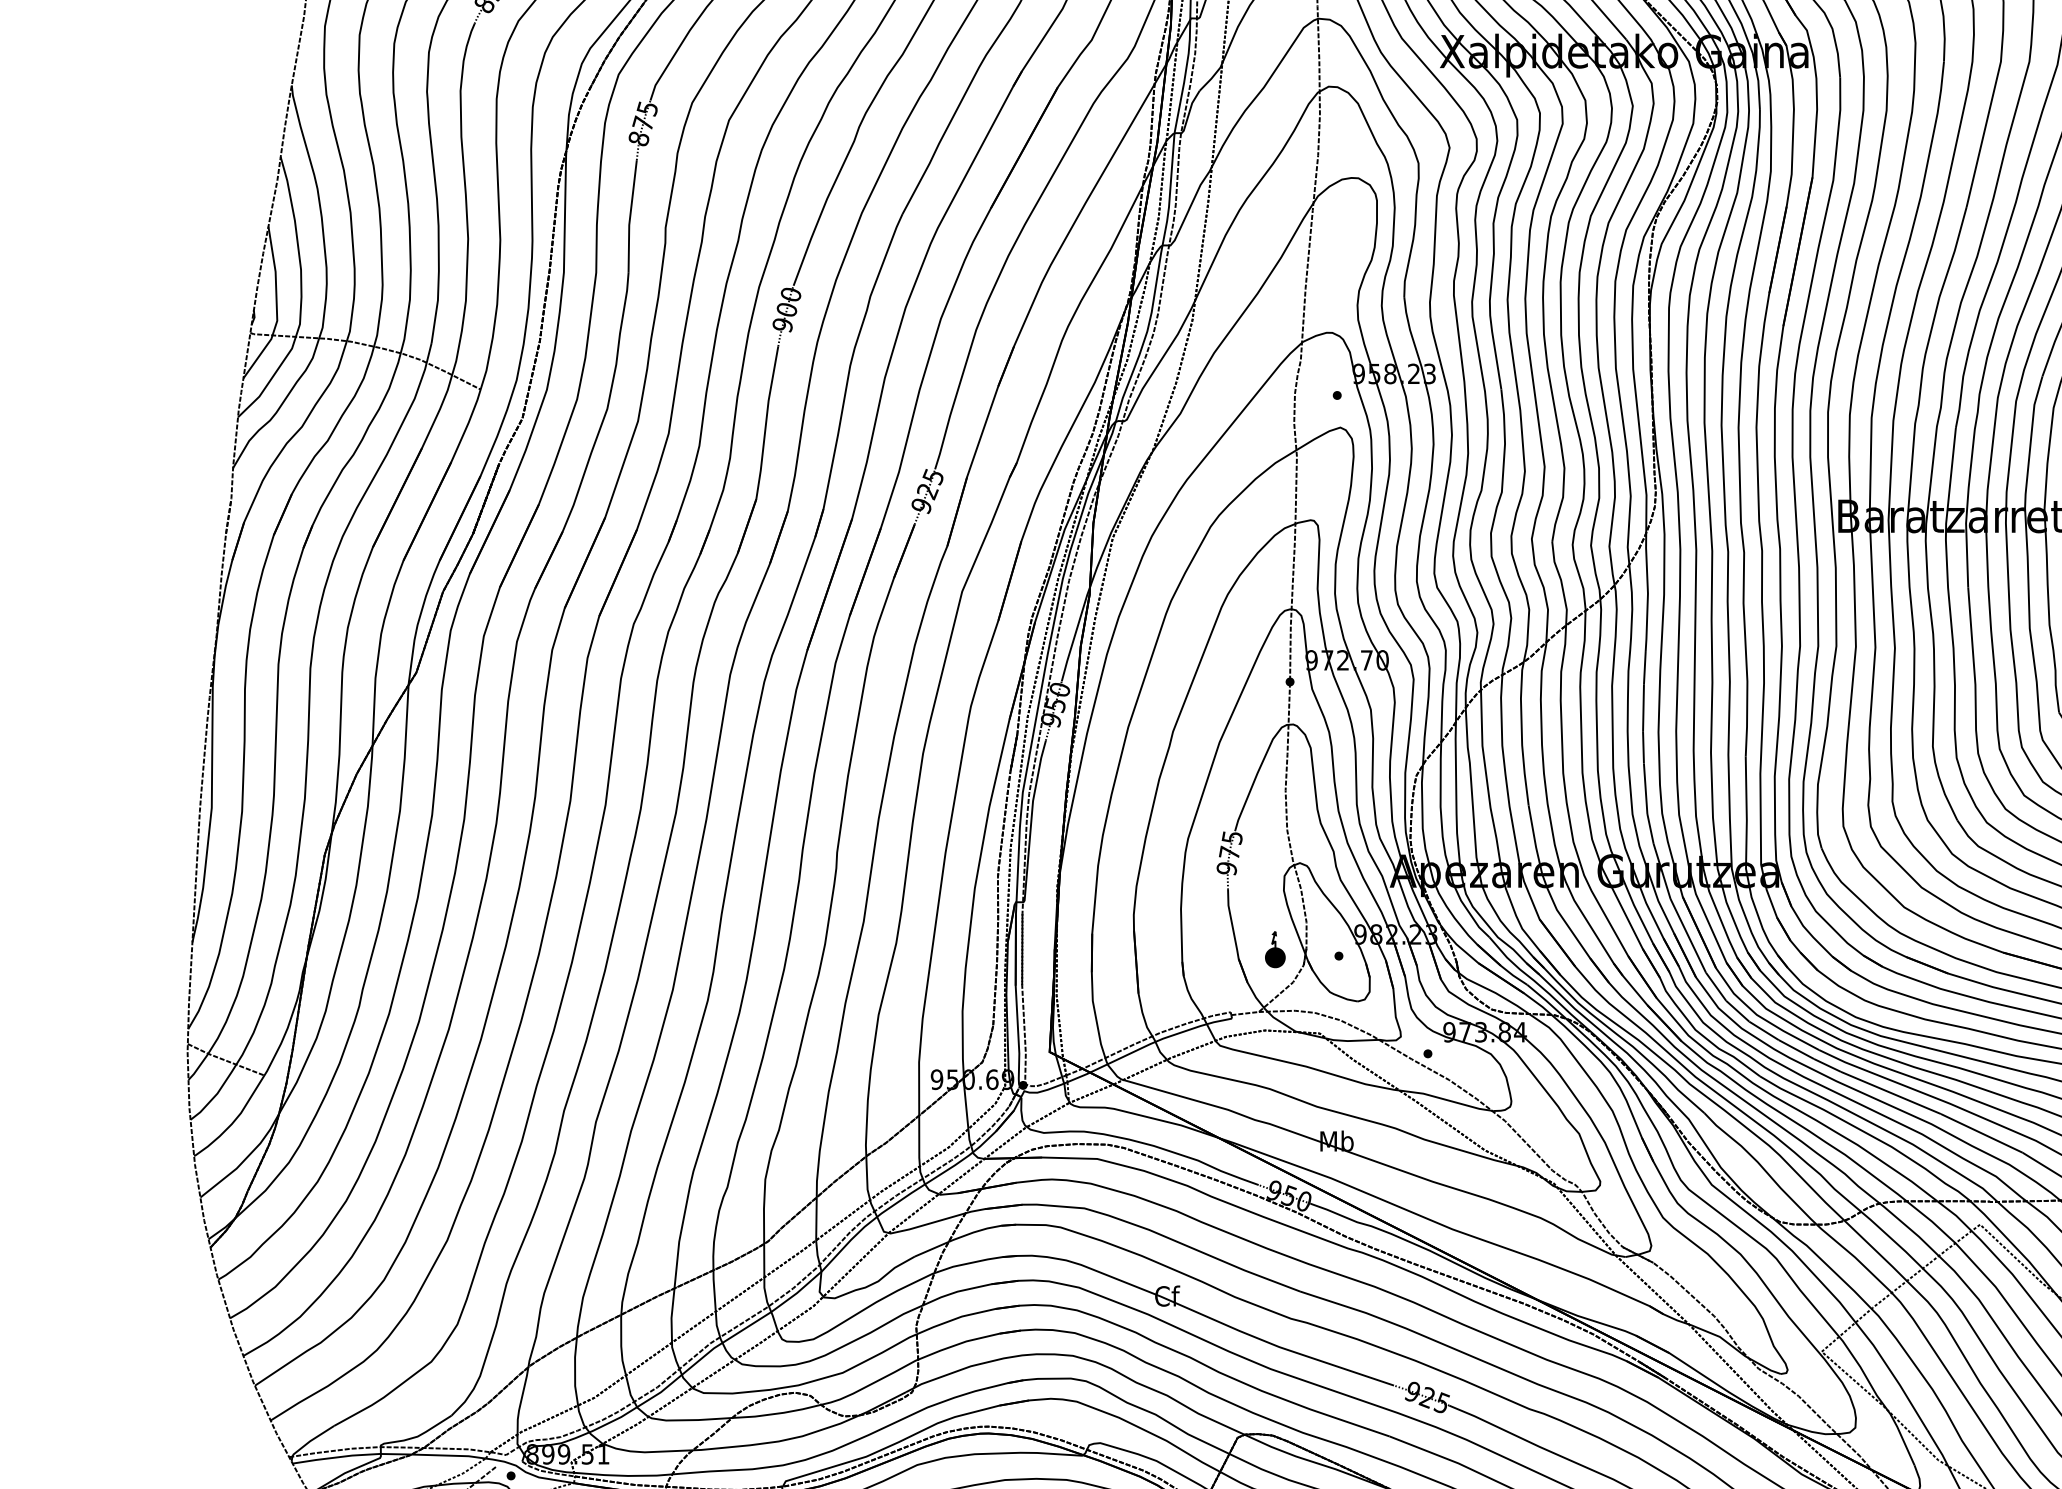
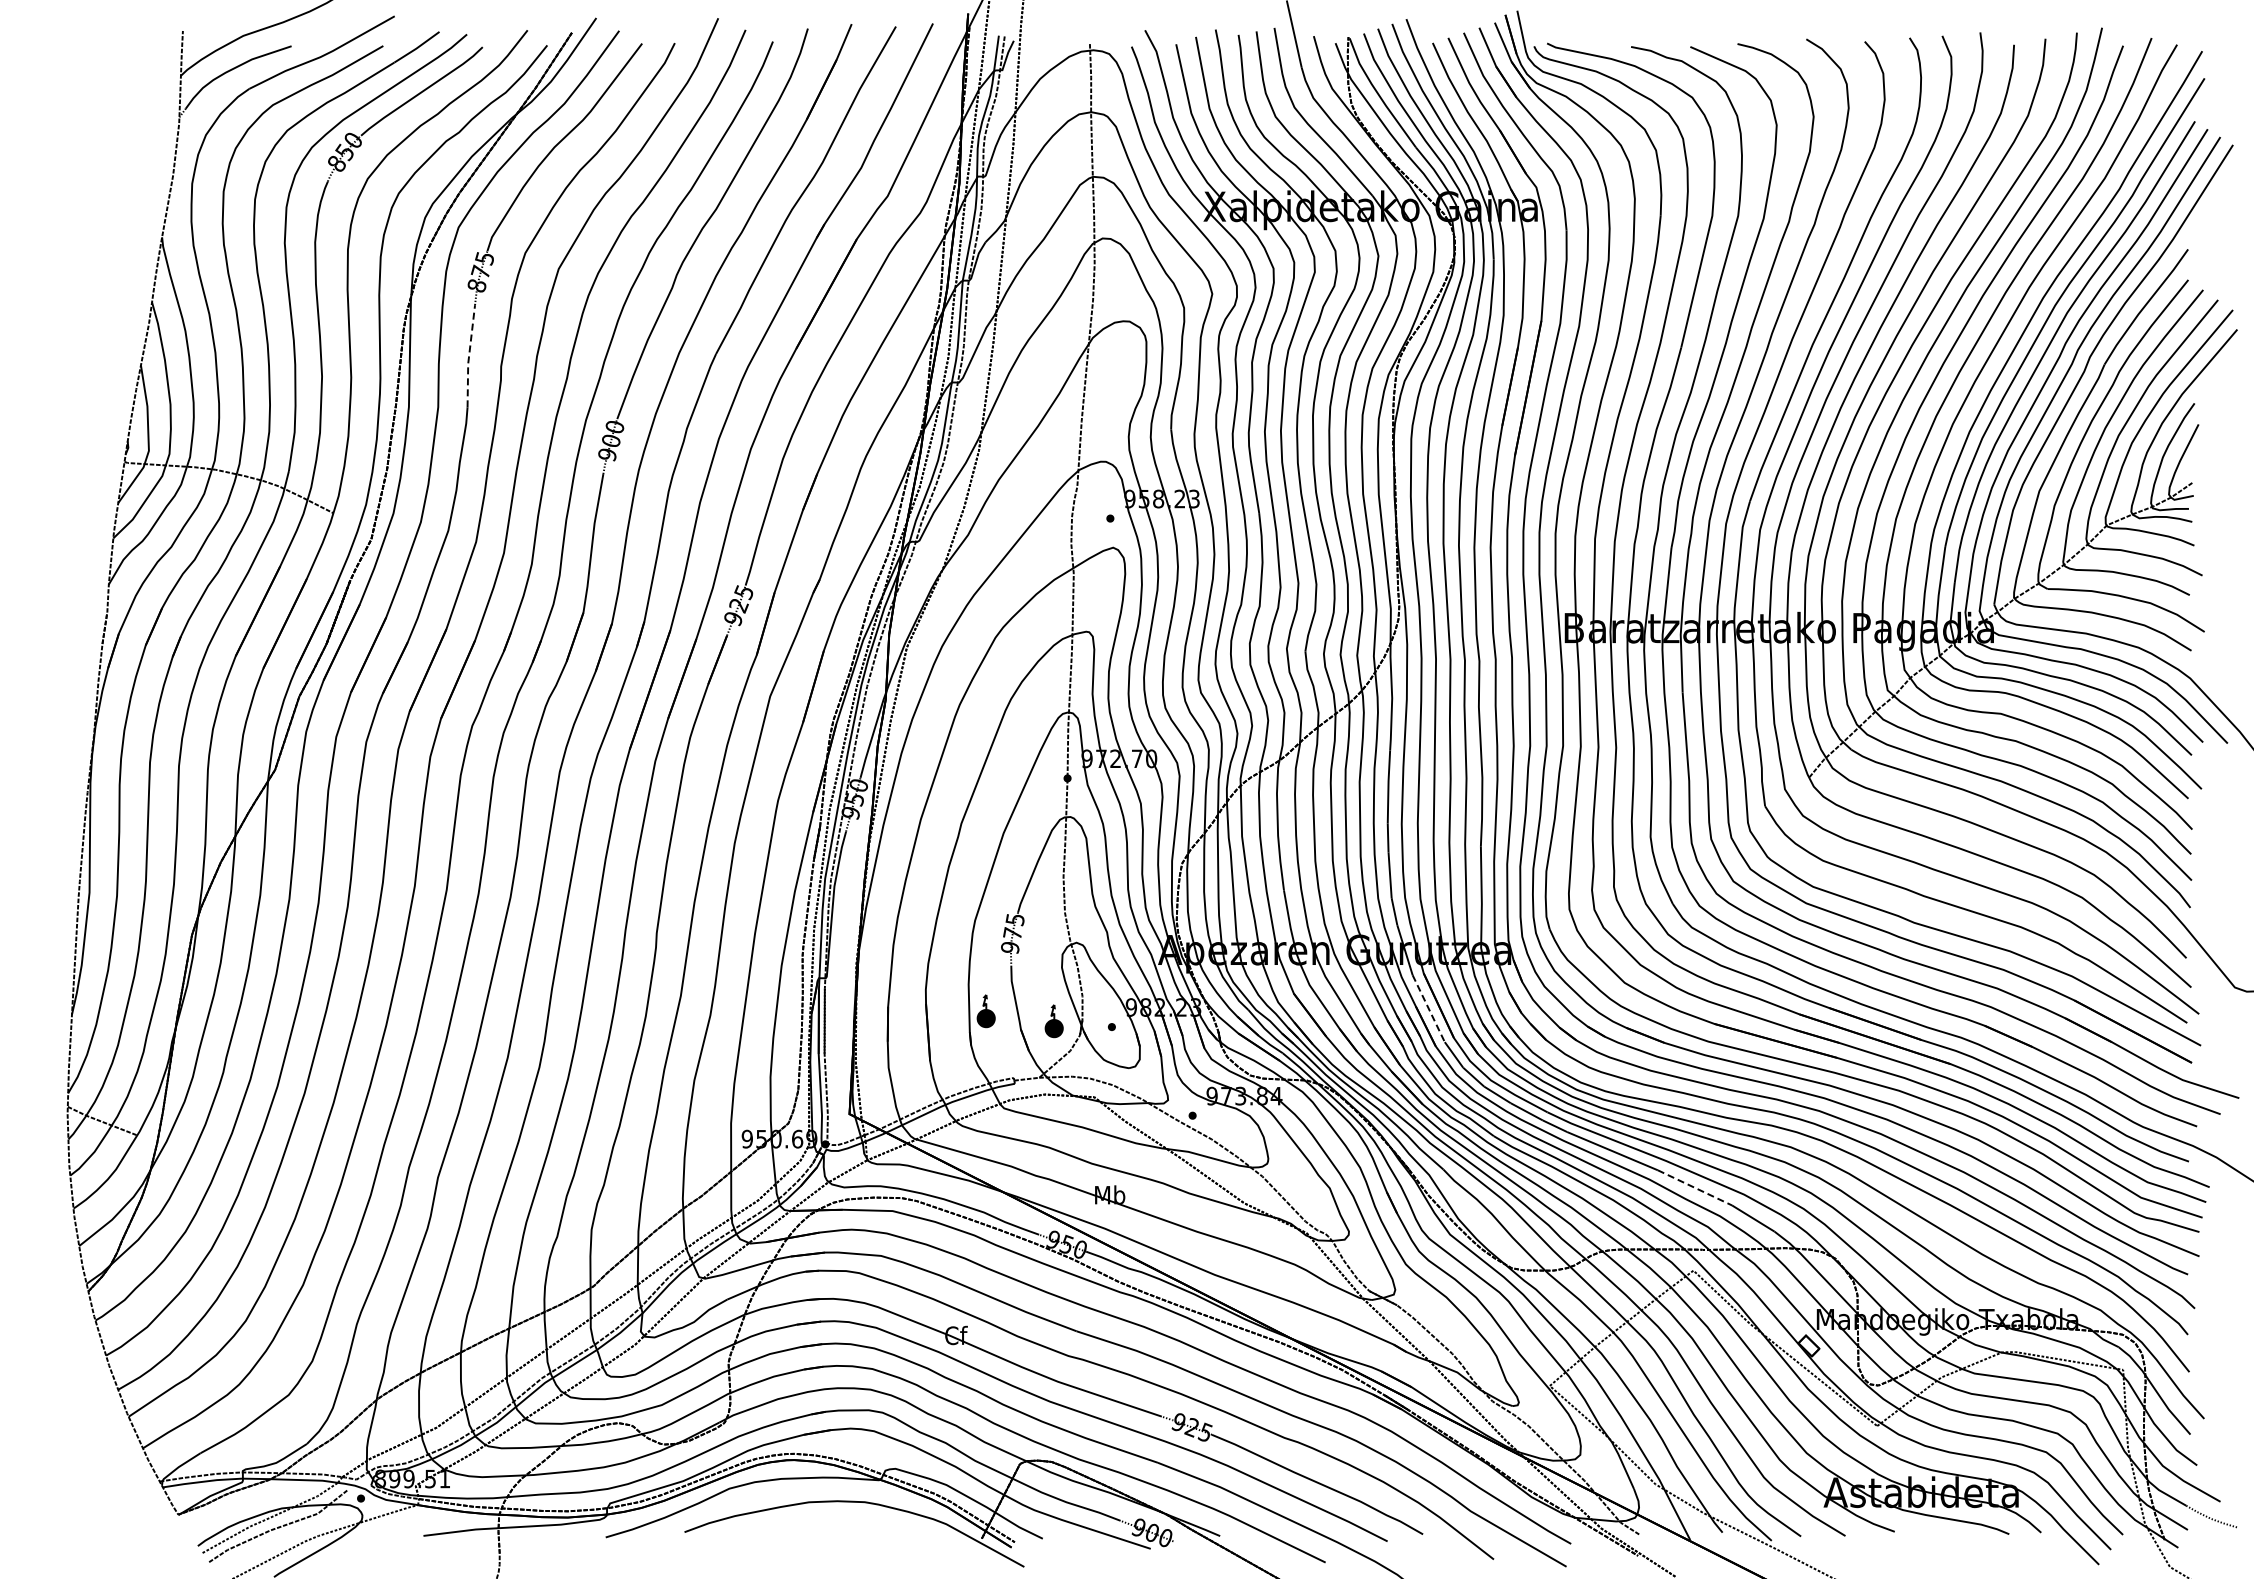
line: (630, 216) -> (469, 356), solid -> dashed
line: (1687, 936) -> (1428, 1009), solid -> dashed
part: (1199, 938) -> (985, 1011), added
line: (1982, 1134) -> (1695, 1188), solid -> dashed

